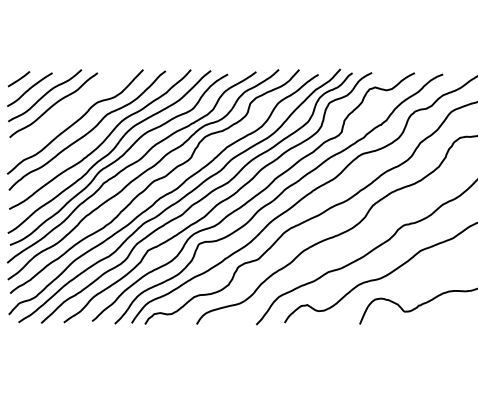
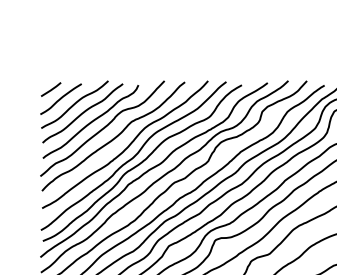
curve: (62, 114) -> (90, 121), added

